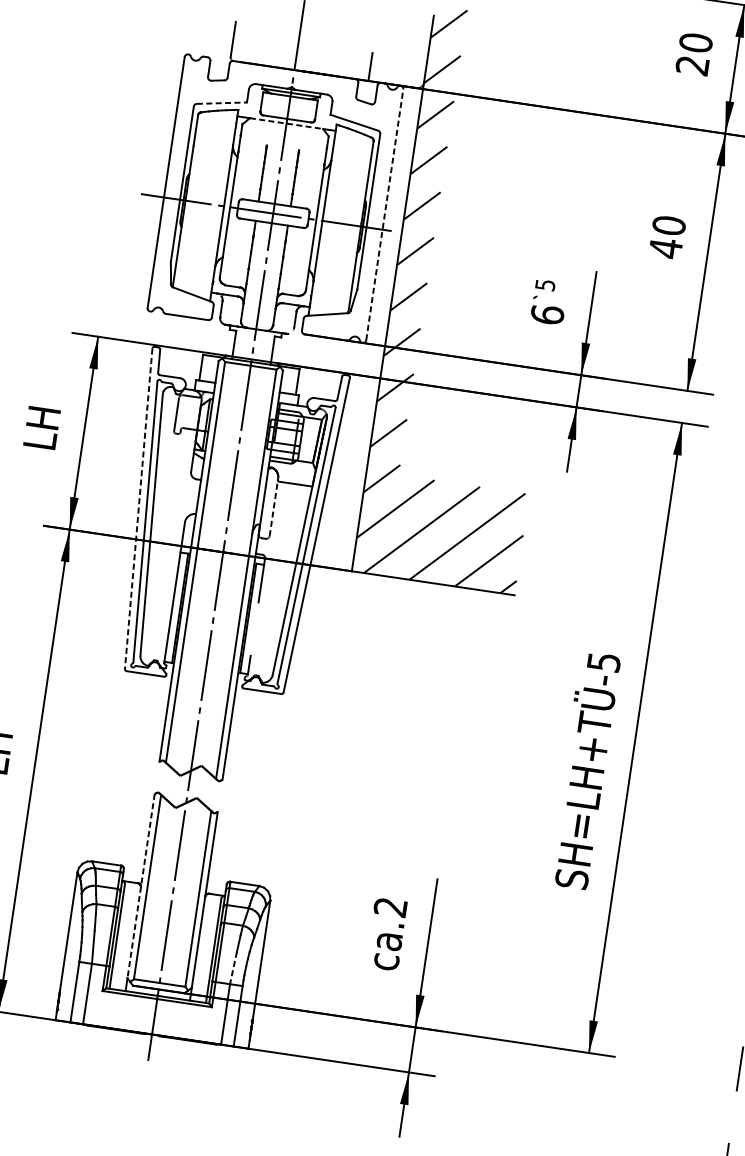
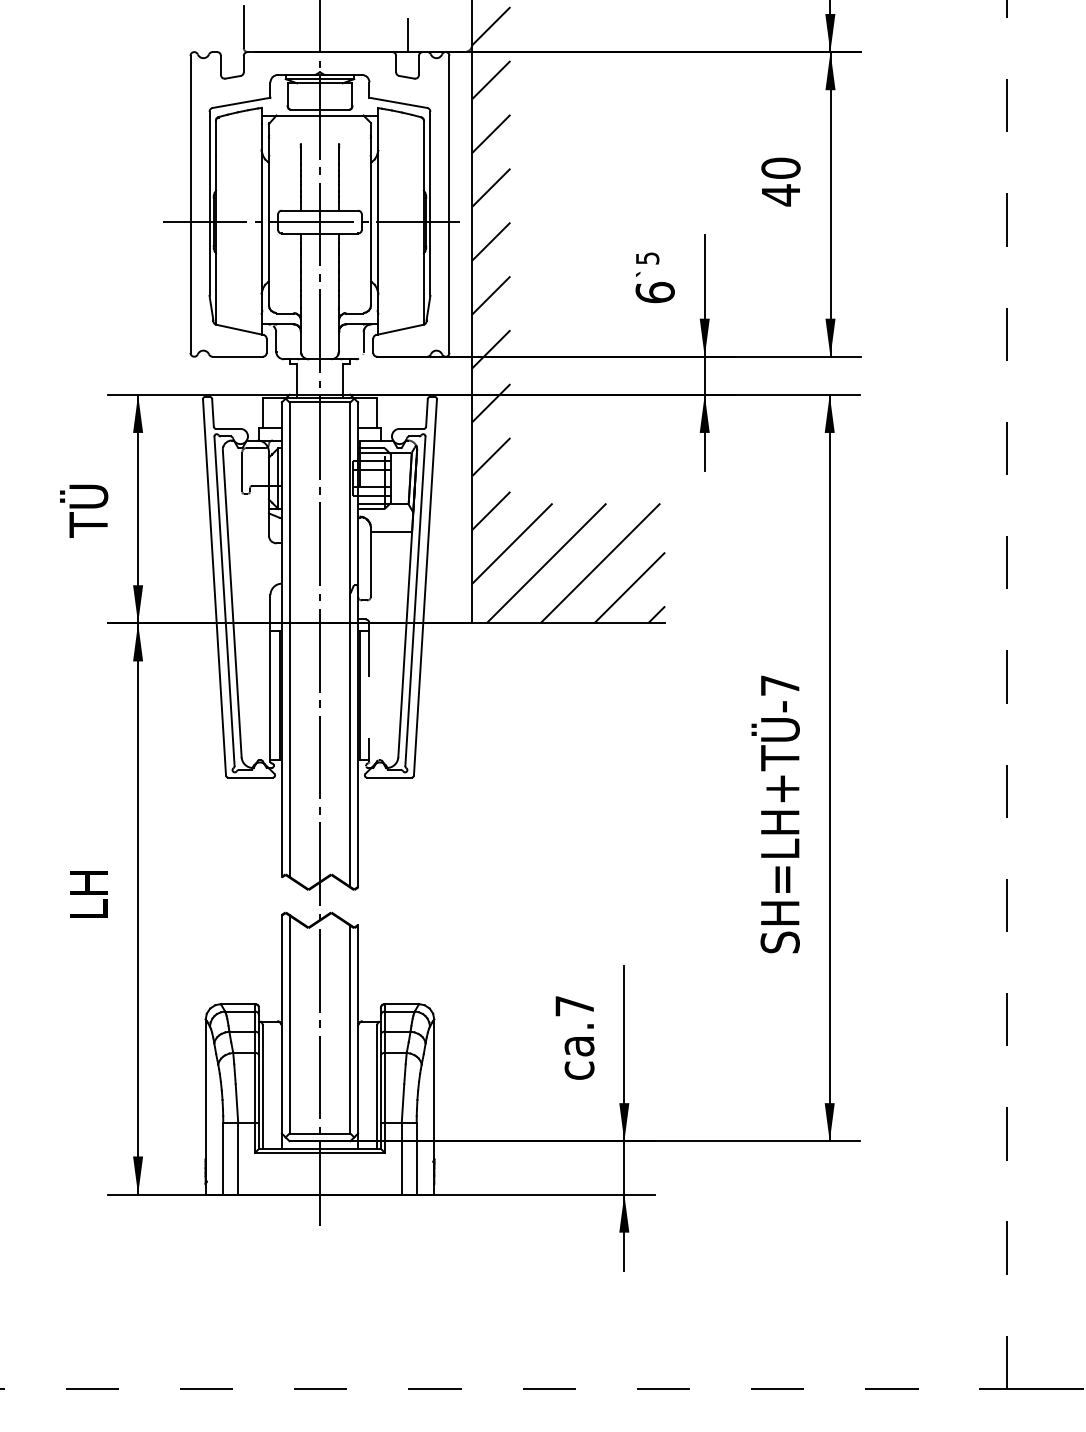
line: (222, 102) -> (242, 102), dashed -> solid
line: (287, 123) -> (320, 115), dashed -> solid
line: (384, 214) -> (449, 204), dashed -> solid
text: (38, 427) -> (84, 510), LH -> TÜ
line: (138, 508) -> (214, 587), dashed -> solid
line: (274, 508) -> (371, 563), dashed -> solid
text: (604, 662) -> (780, 685), SH=LH+TÜ-5 -> SH=LH+TÜ-7
line: (140, 886) -> (281, 1024), dashed -> solid
text: (390, 907) -> (574, 1006), 2 -> 7
line: (232, 968) -> (402, 1104), dashed -> solid

